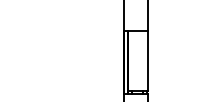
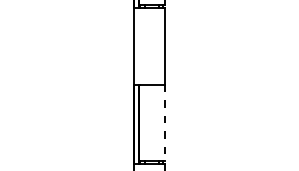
line: (147, 62) -> (164, 123), solid -> dashed

